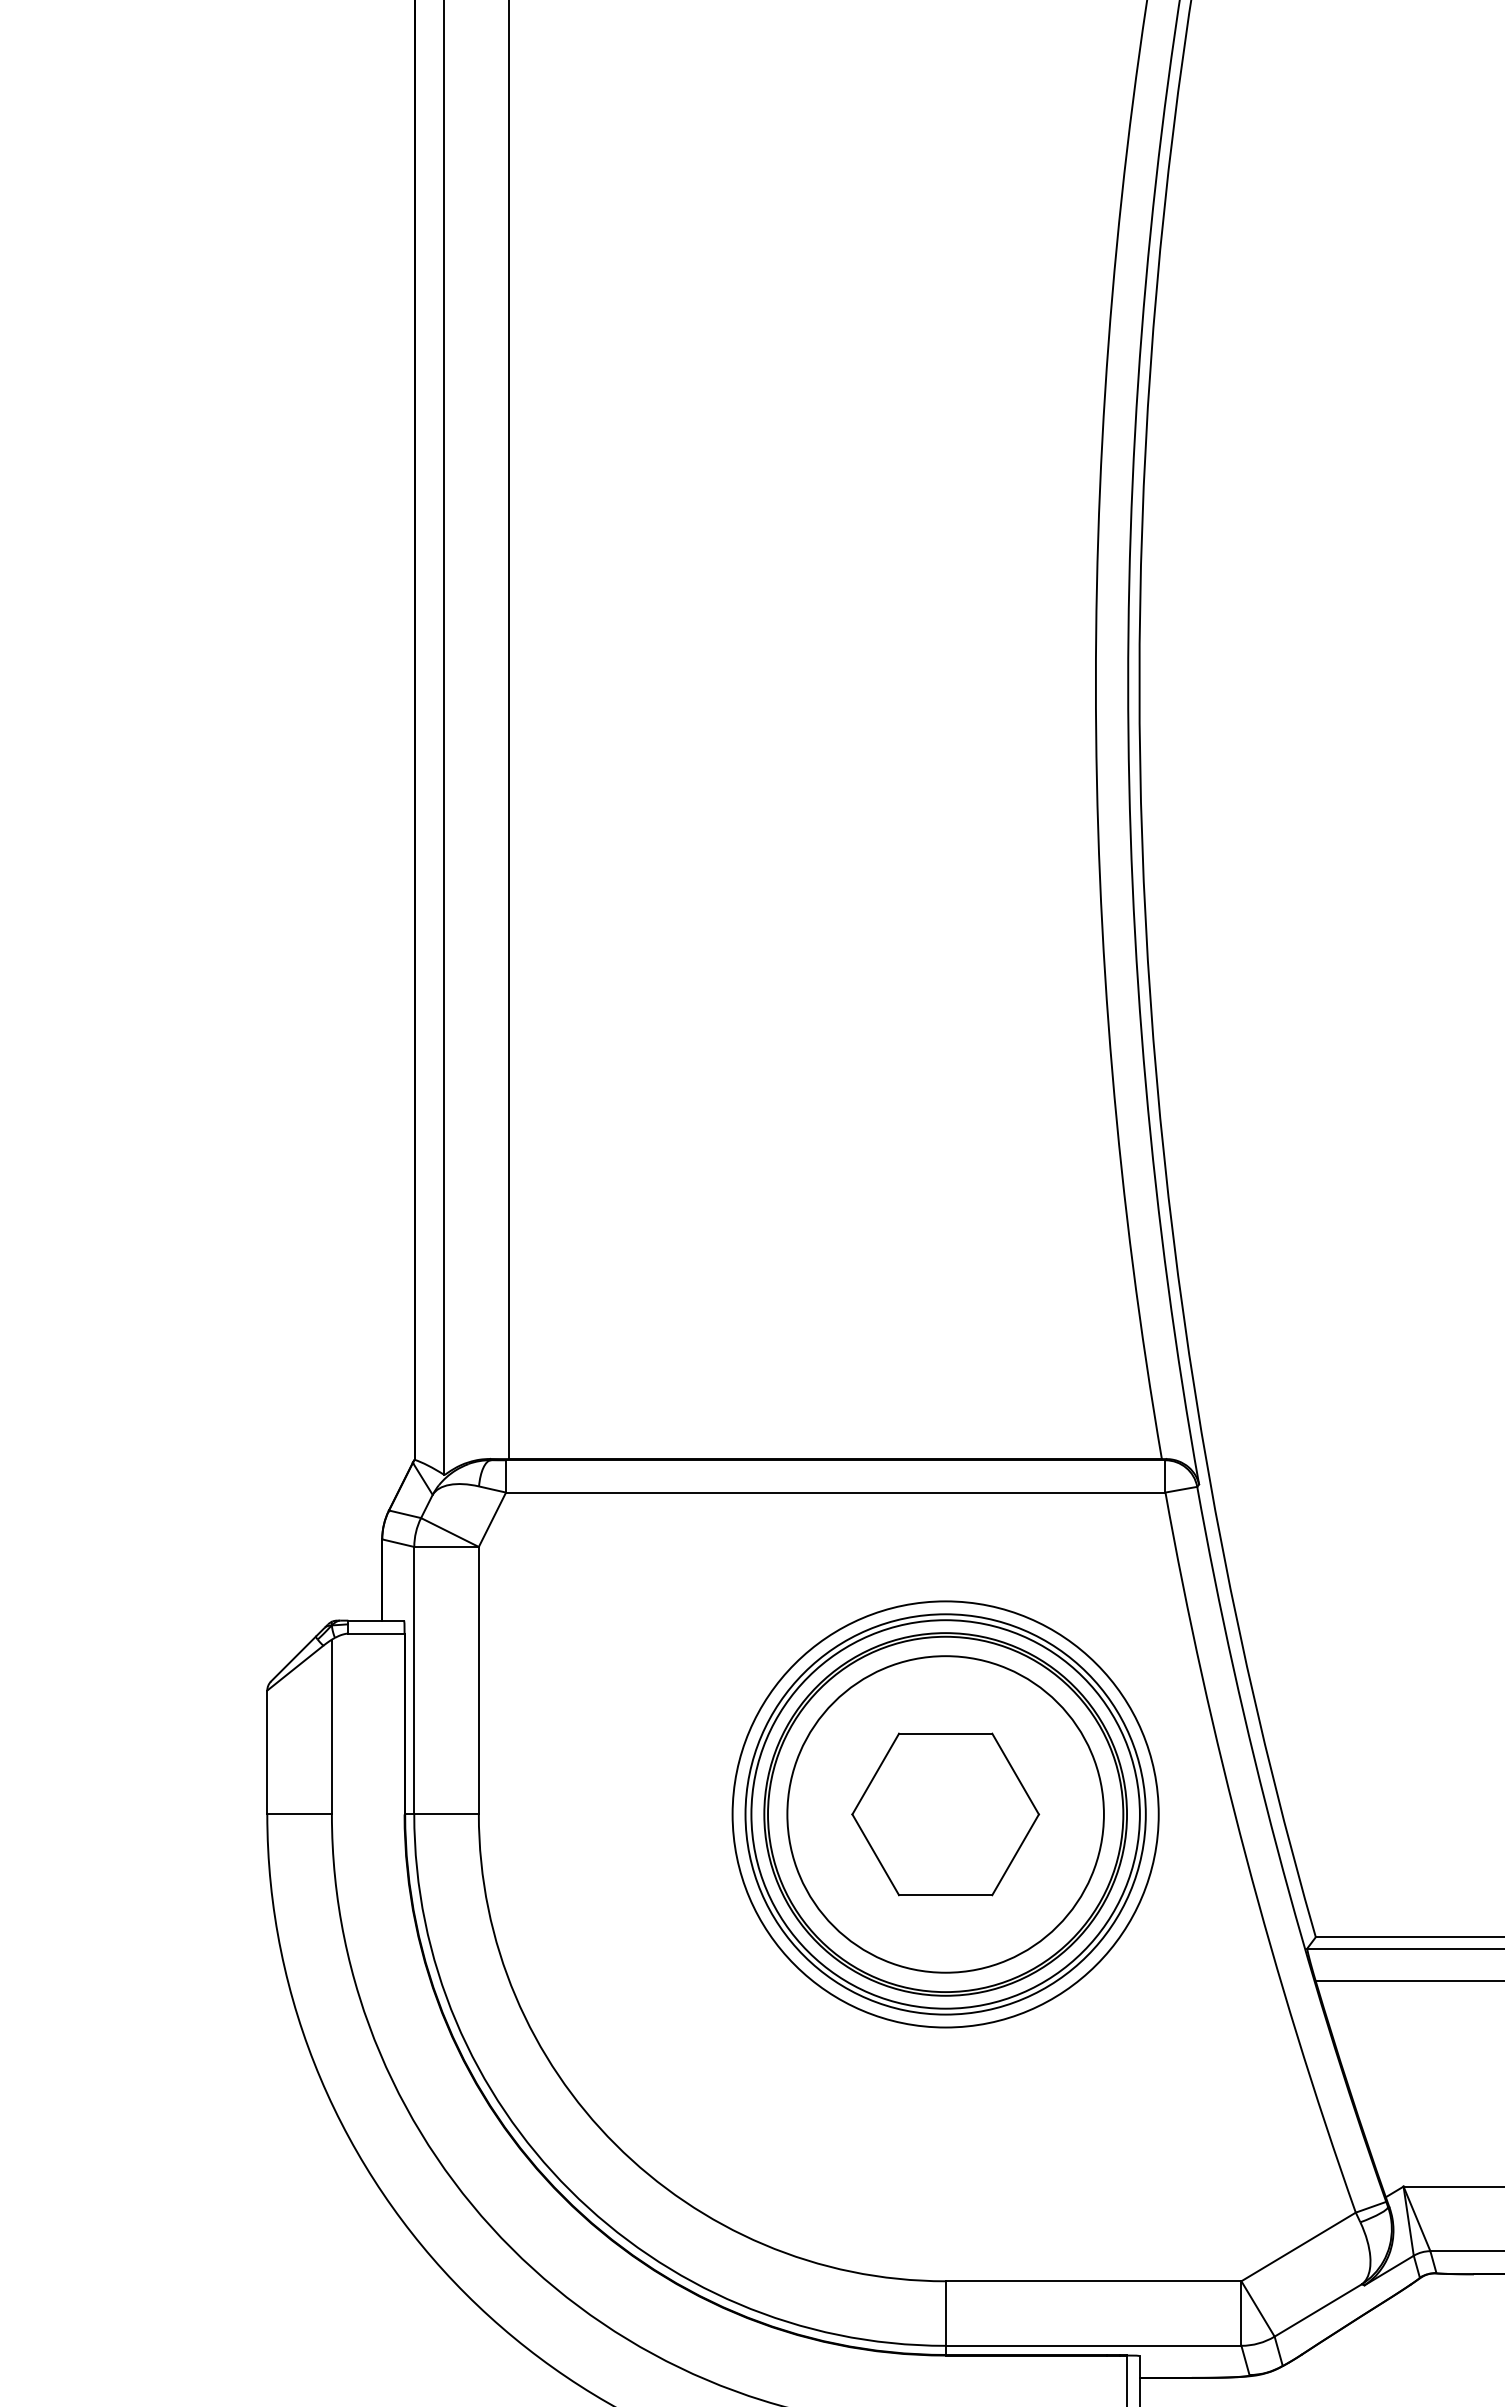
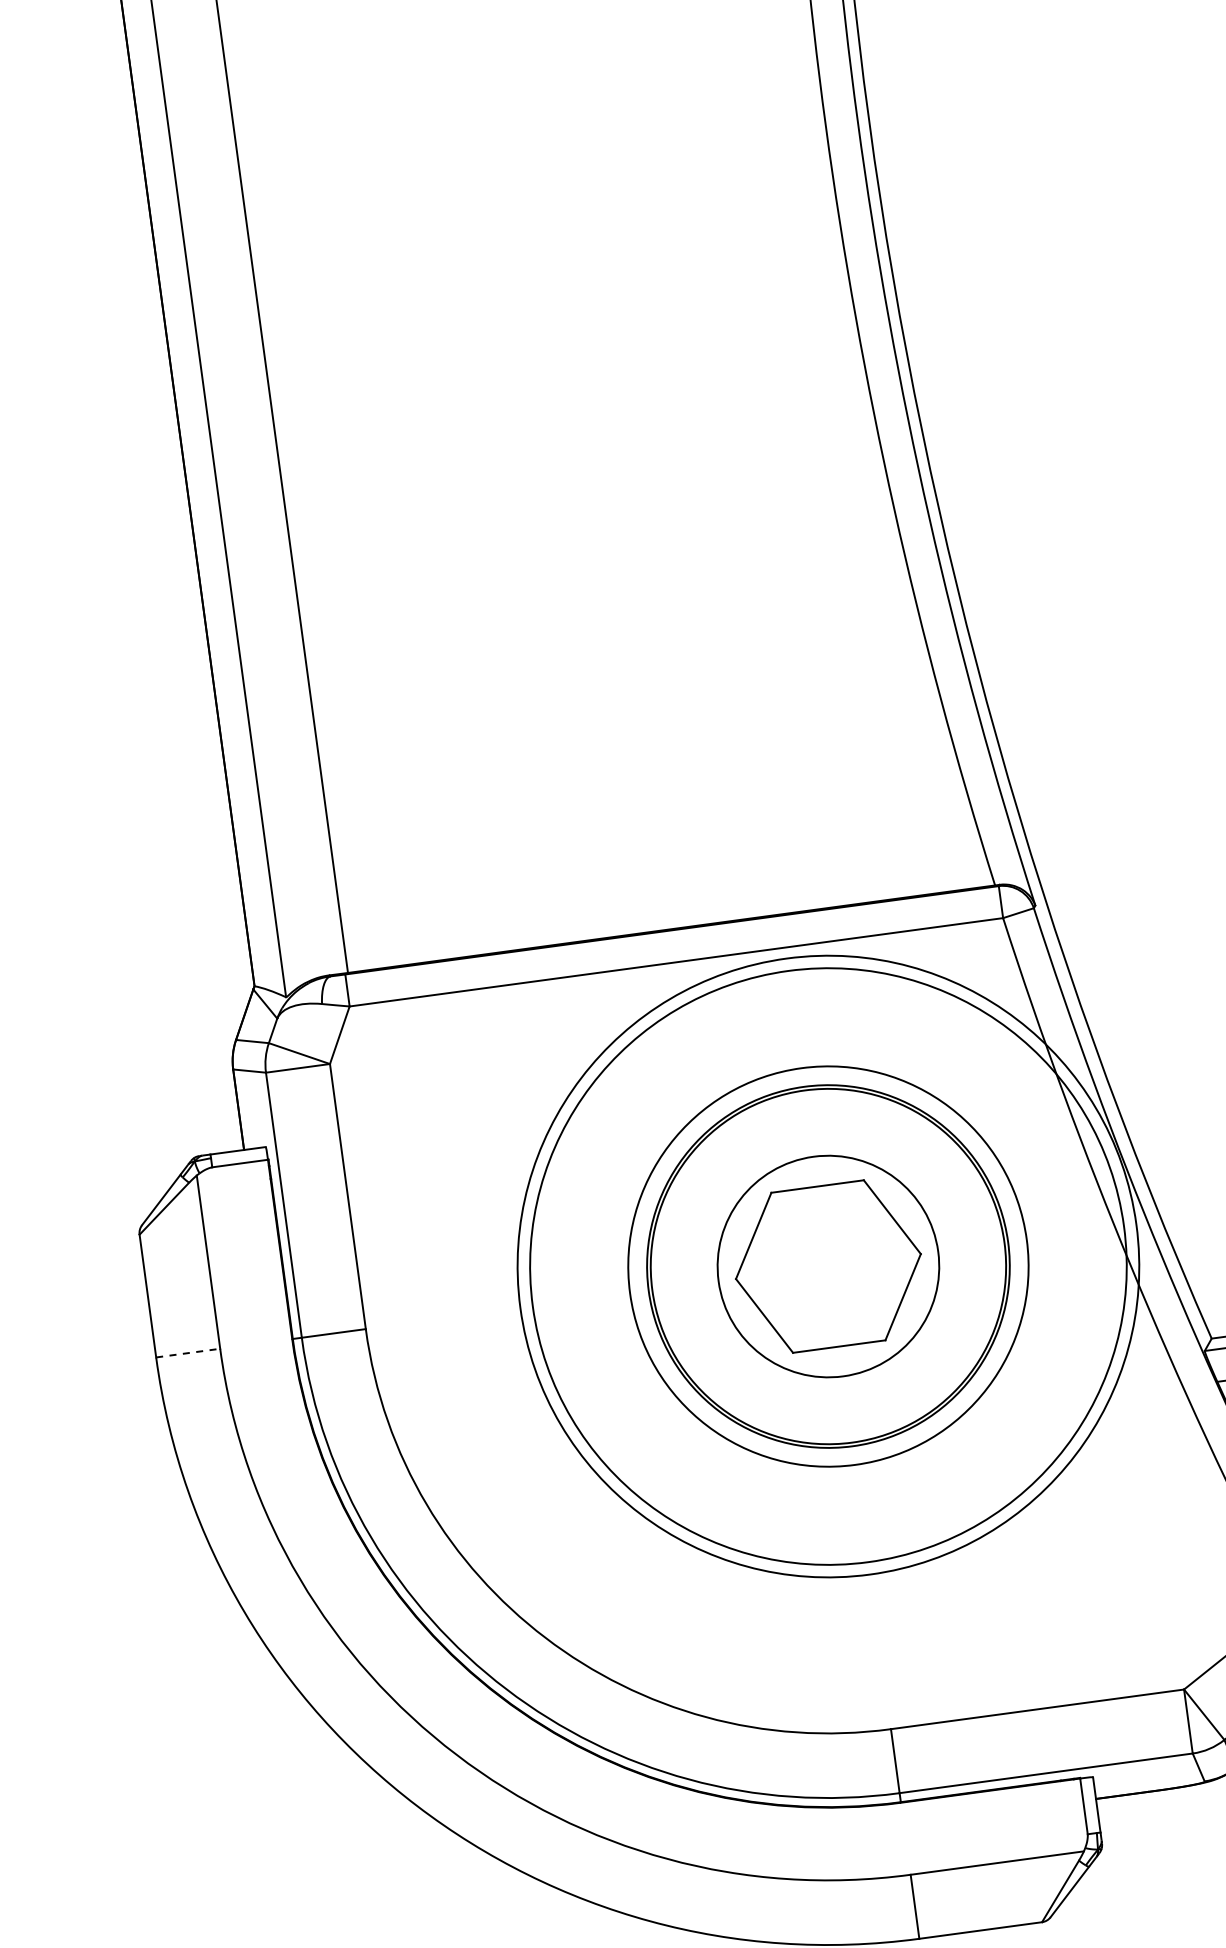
line: (300, 1814) -> (189, 1353), solid -> dashed
circle: (945, 1814) -> (828, 1266), size x0.7
circle: (945, 1814) -> (828, 1266), size x1.4
circle: (945, 1814) -> (828, 1266), size x1.6

